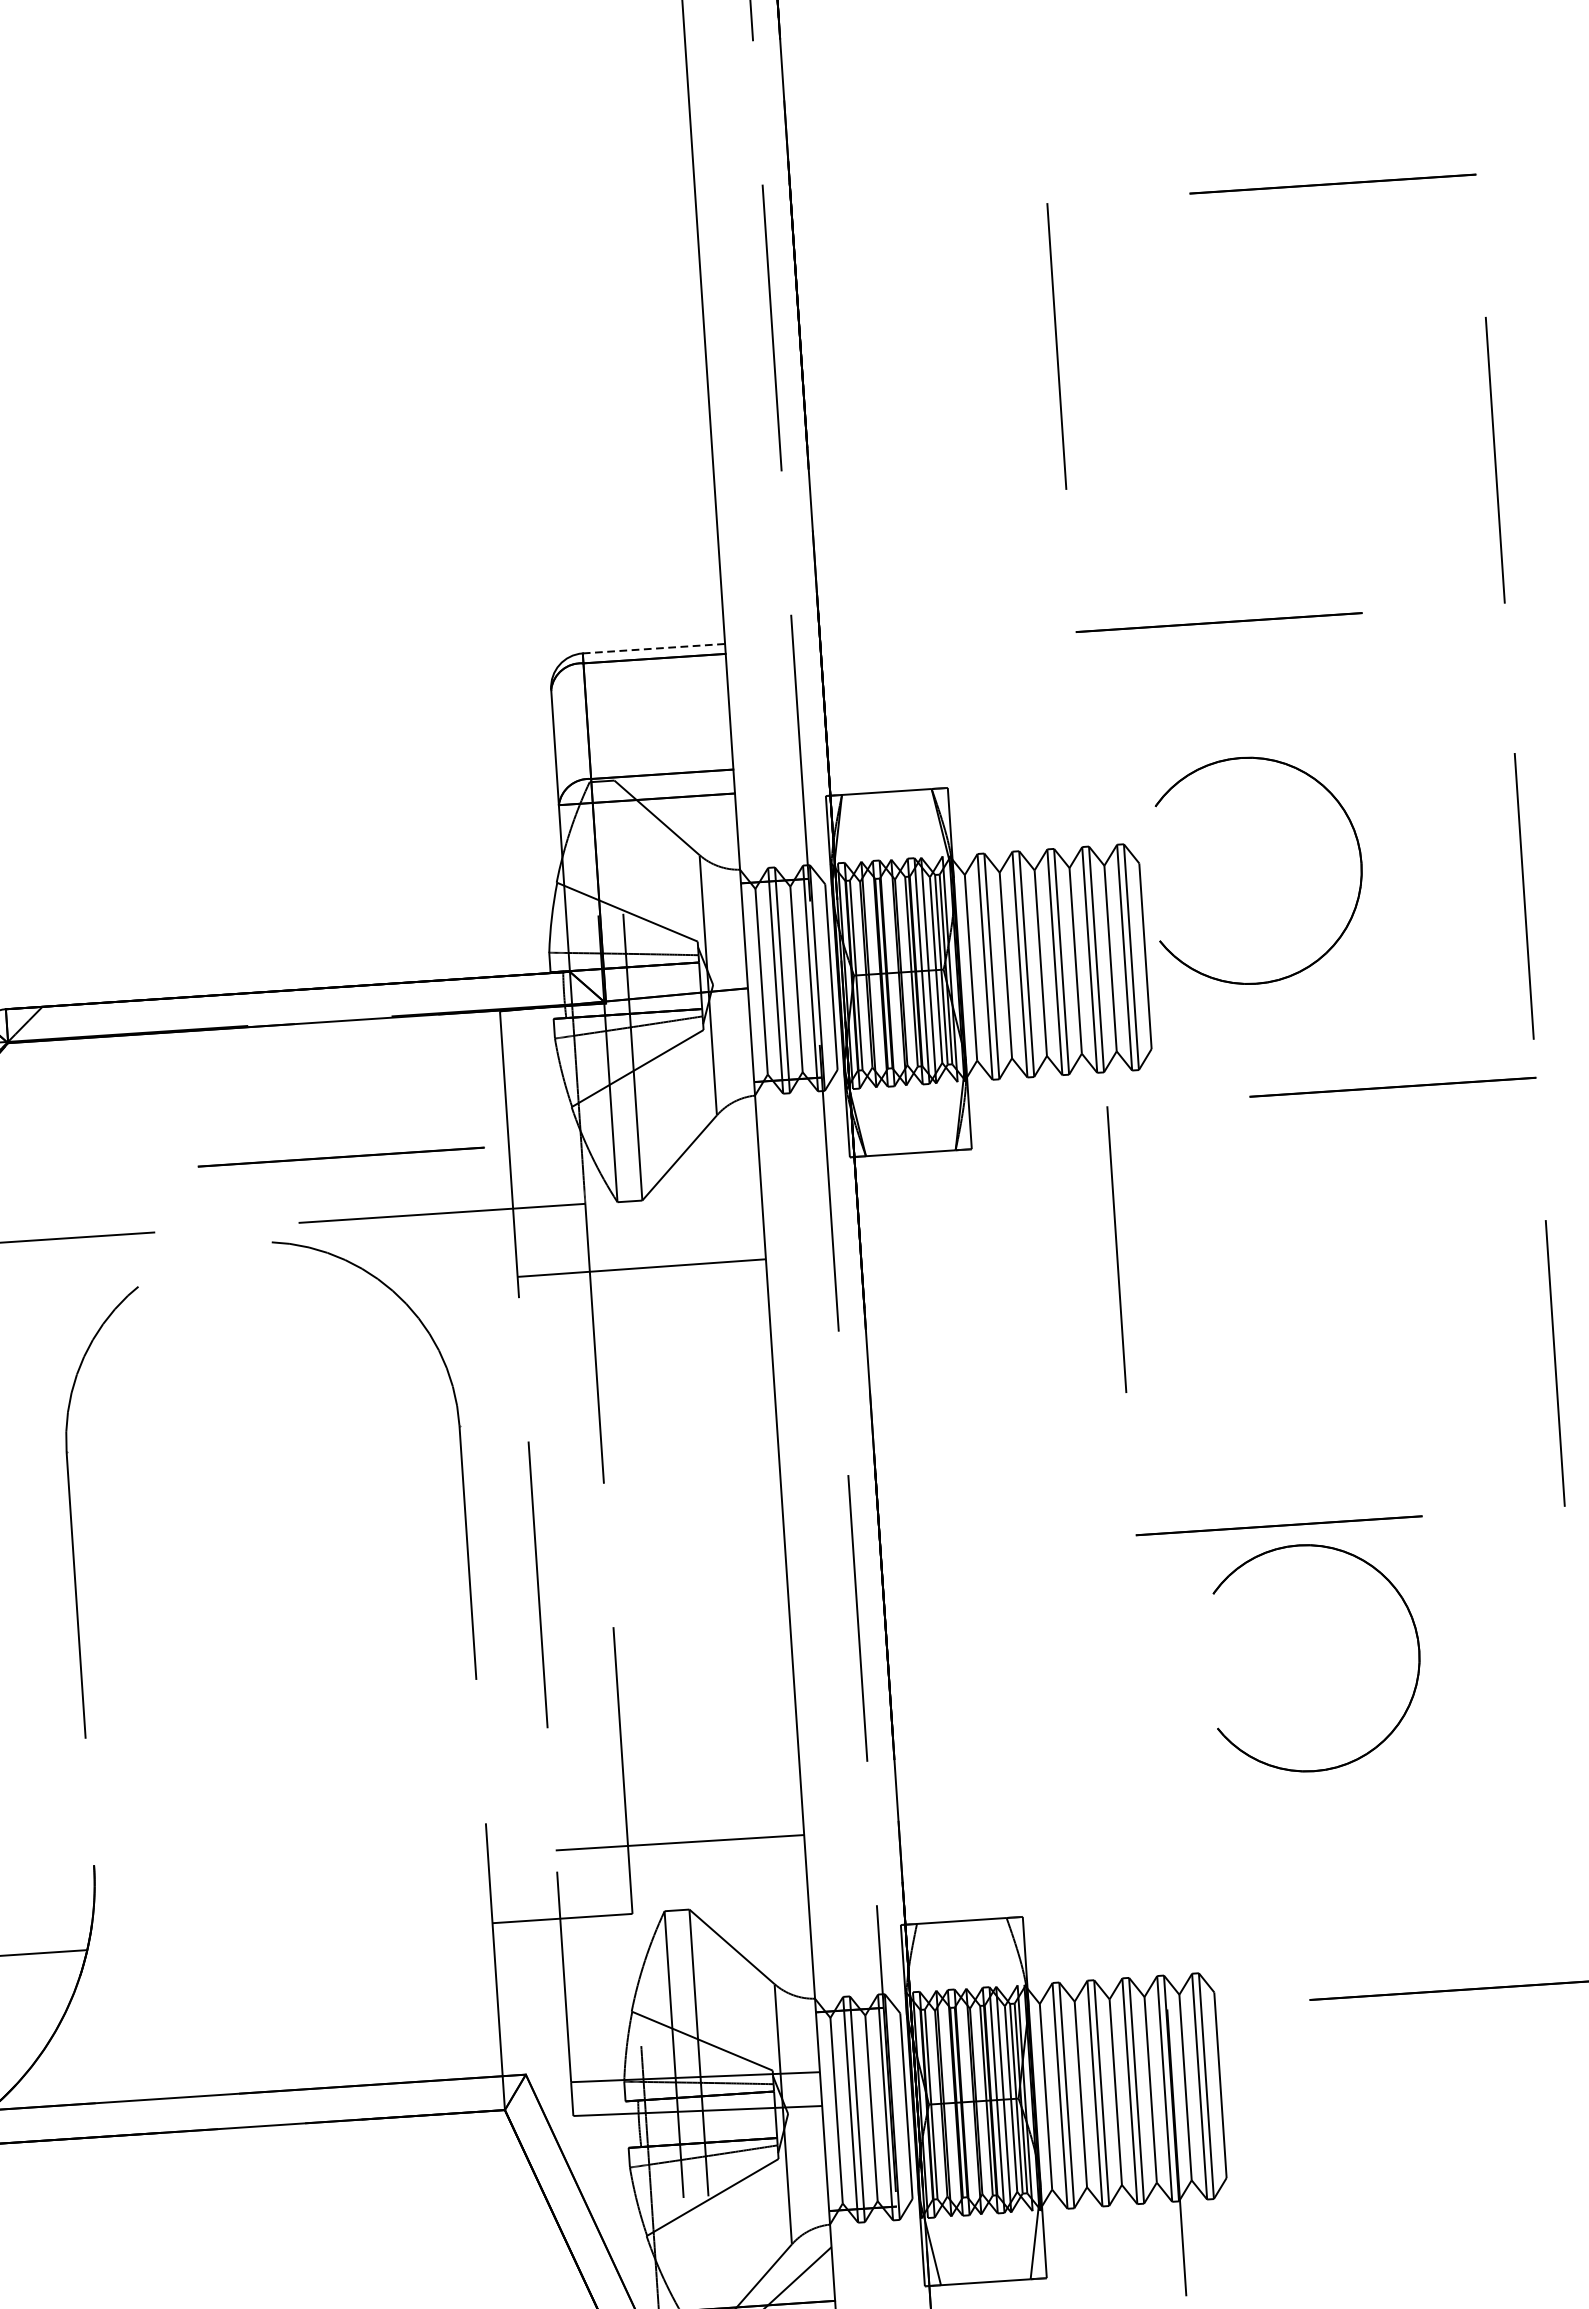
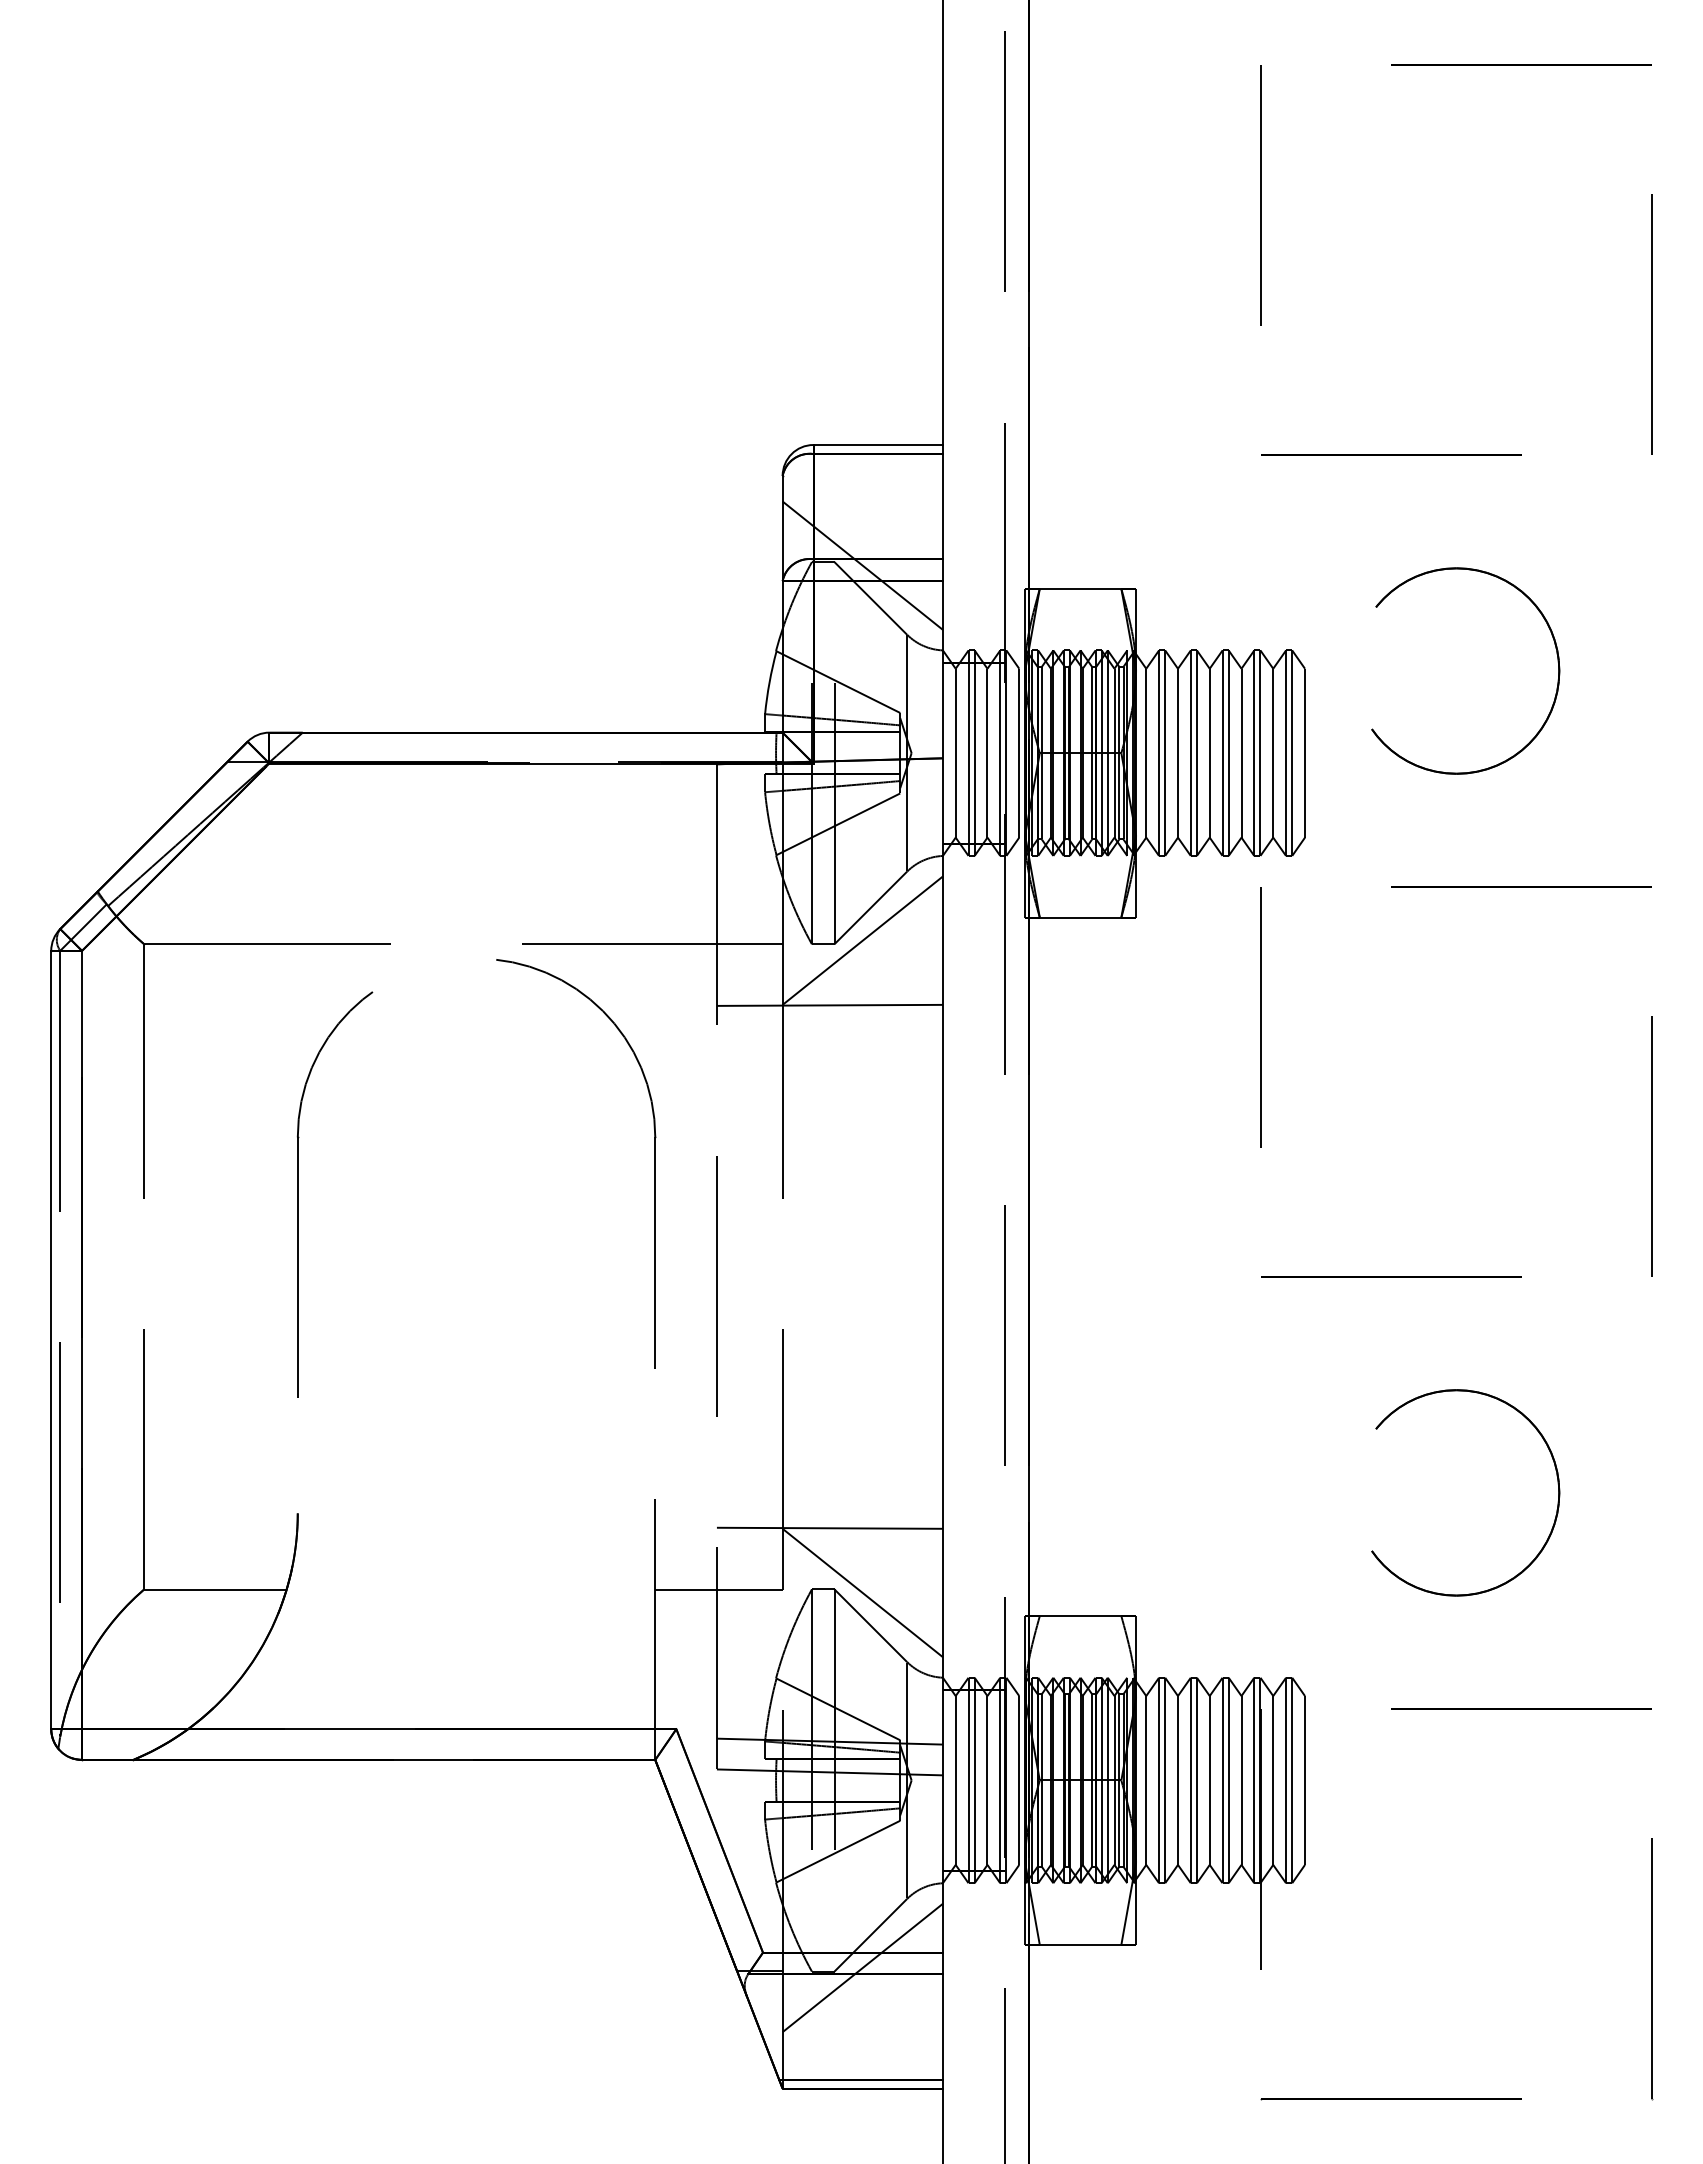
line: (654, 649) -> (878, 445), dashed -> solid
line: (645, 782) -> (862, 565), added
part: (1358, 854) -> (1557, 662), moved
line: (1523, 896) -> (1651, 721), removed
line: (341, 1156) -> (564, 886), removed
line: (672, 1194) -> (862, 940), added
part: (1416, 1641) -> (1557, 1484), moved
line: (720, 1910) -> (862, 1592), added

